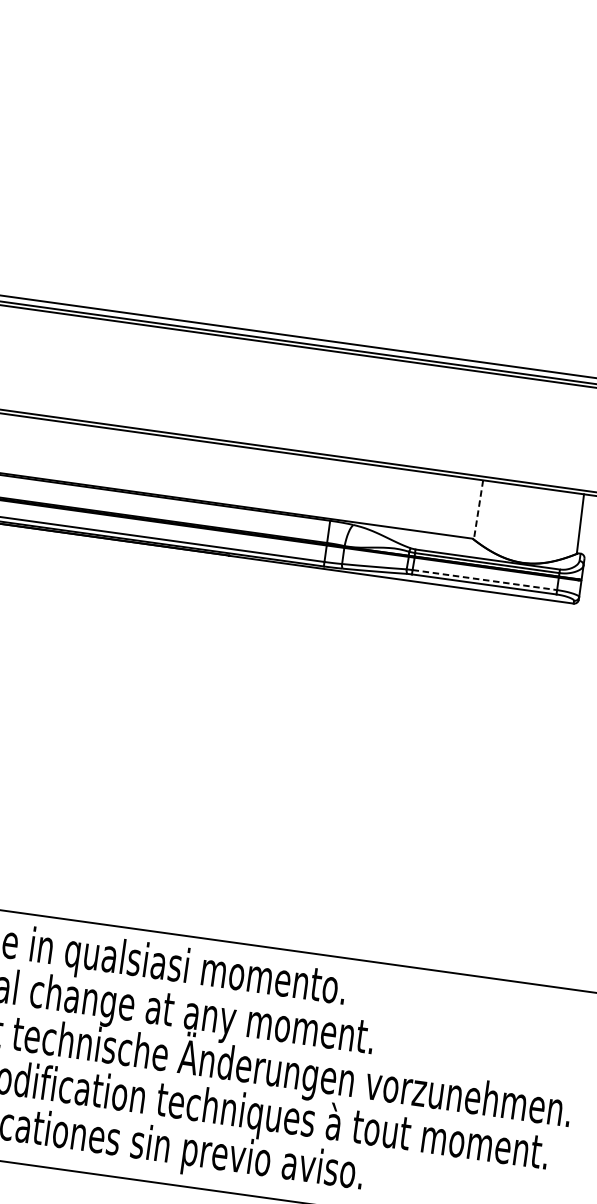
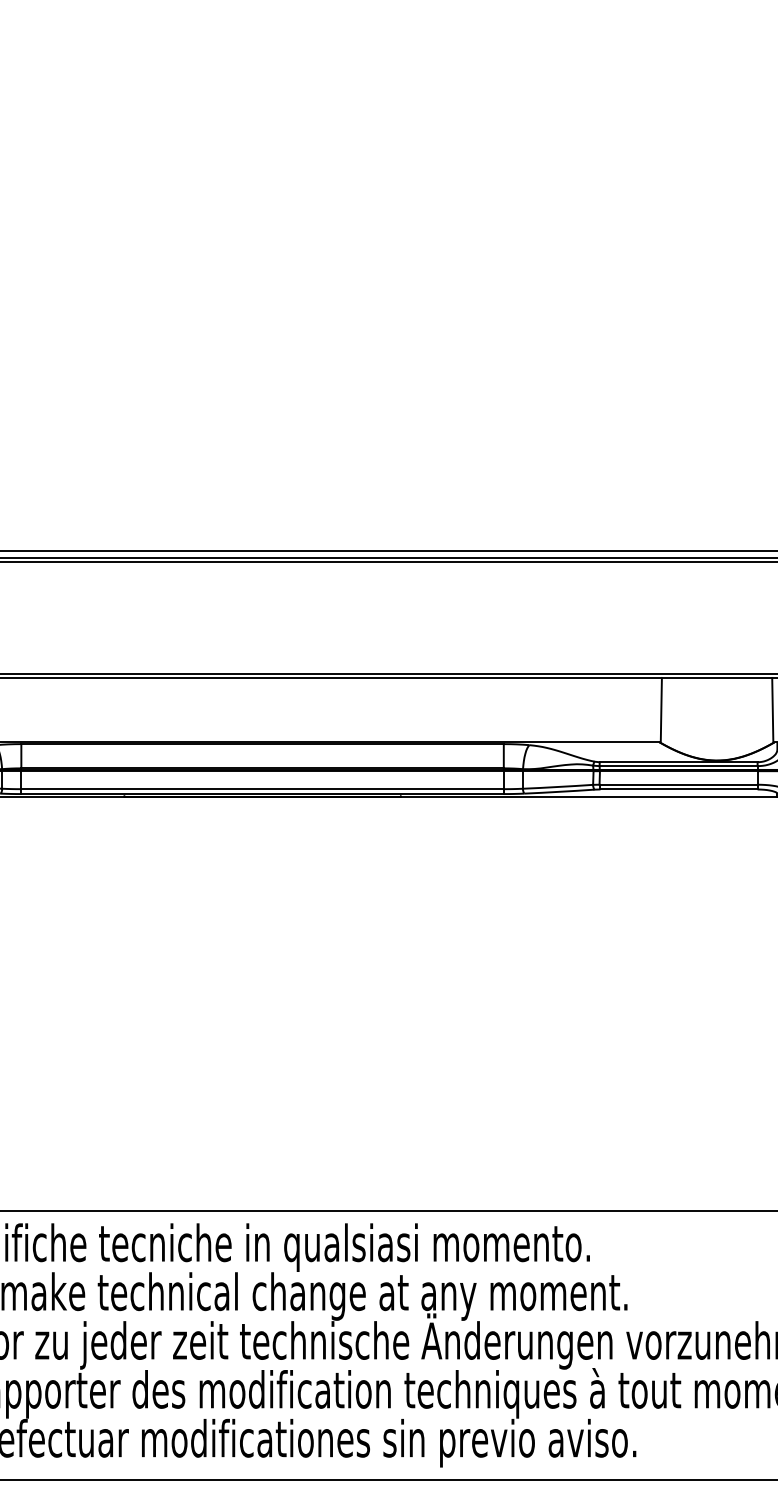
line: (478, 510) -> (661, 710), dashed -> solid
line: (485, 579) -> (679, 784), dashed -> solid

